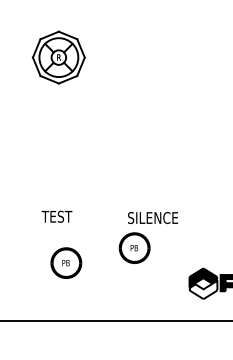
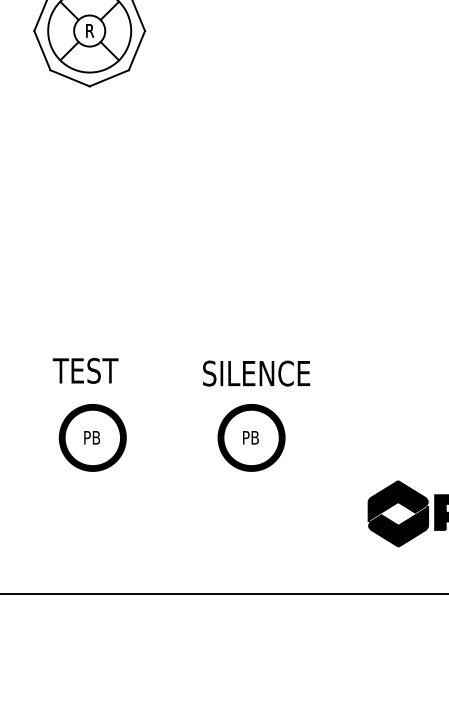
text: (153, 217) -> (257, 372), moved
text: (66, 262) -> (93, 436), moved
fill: (203, 289) -> (398, 526), added

